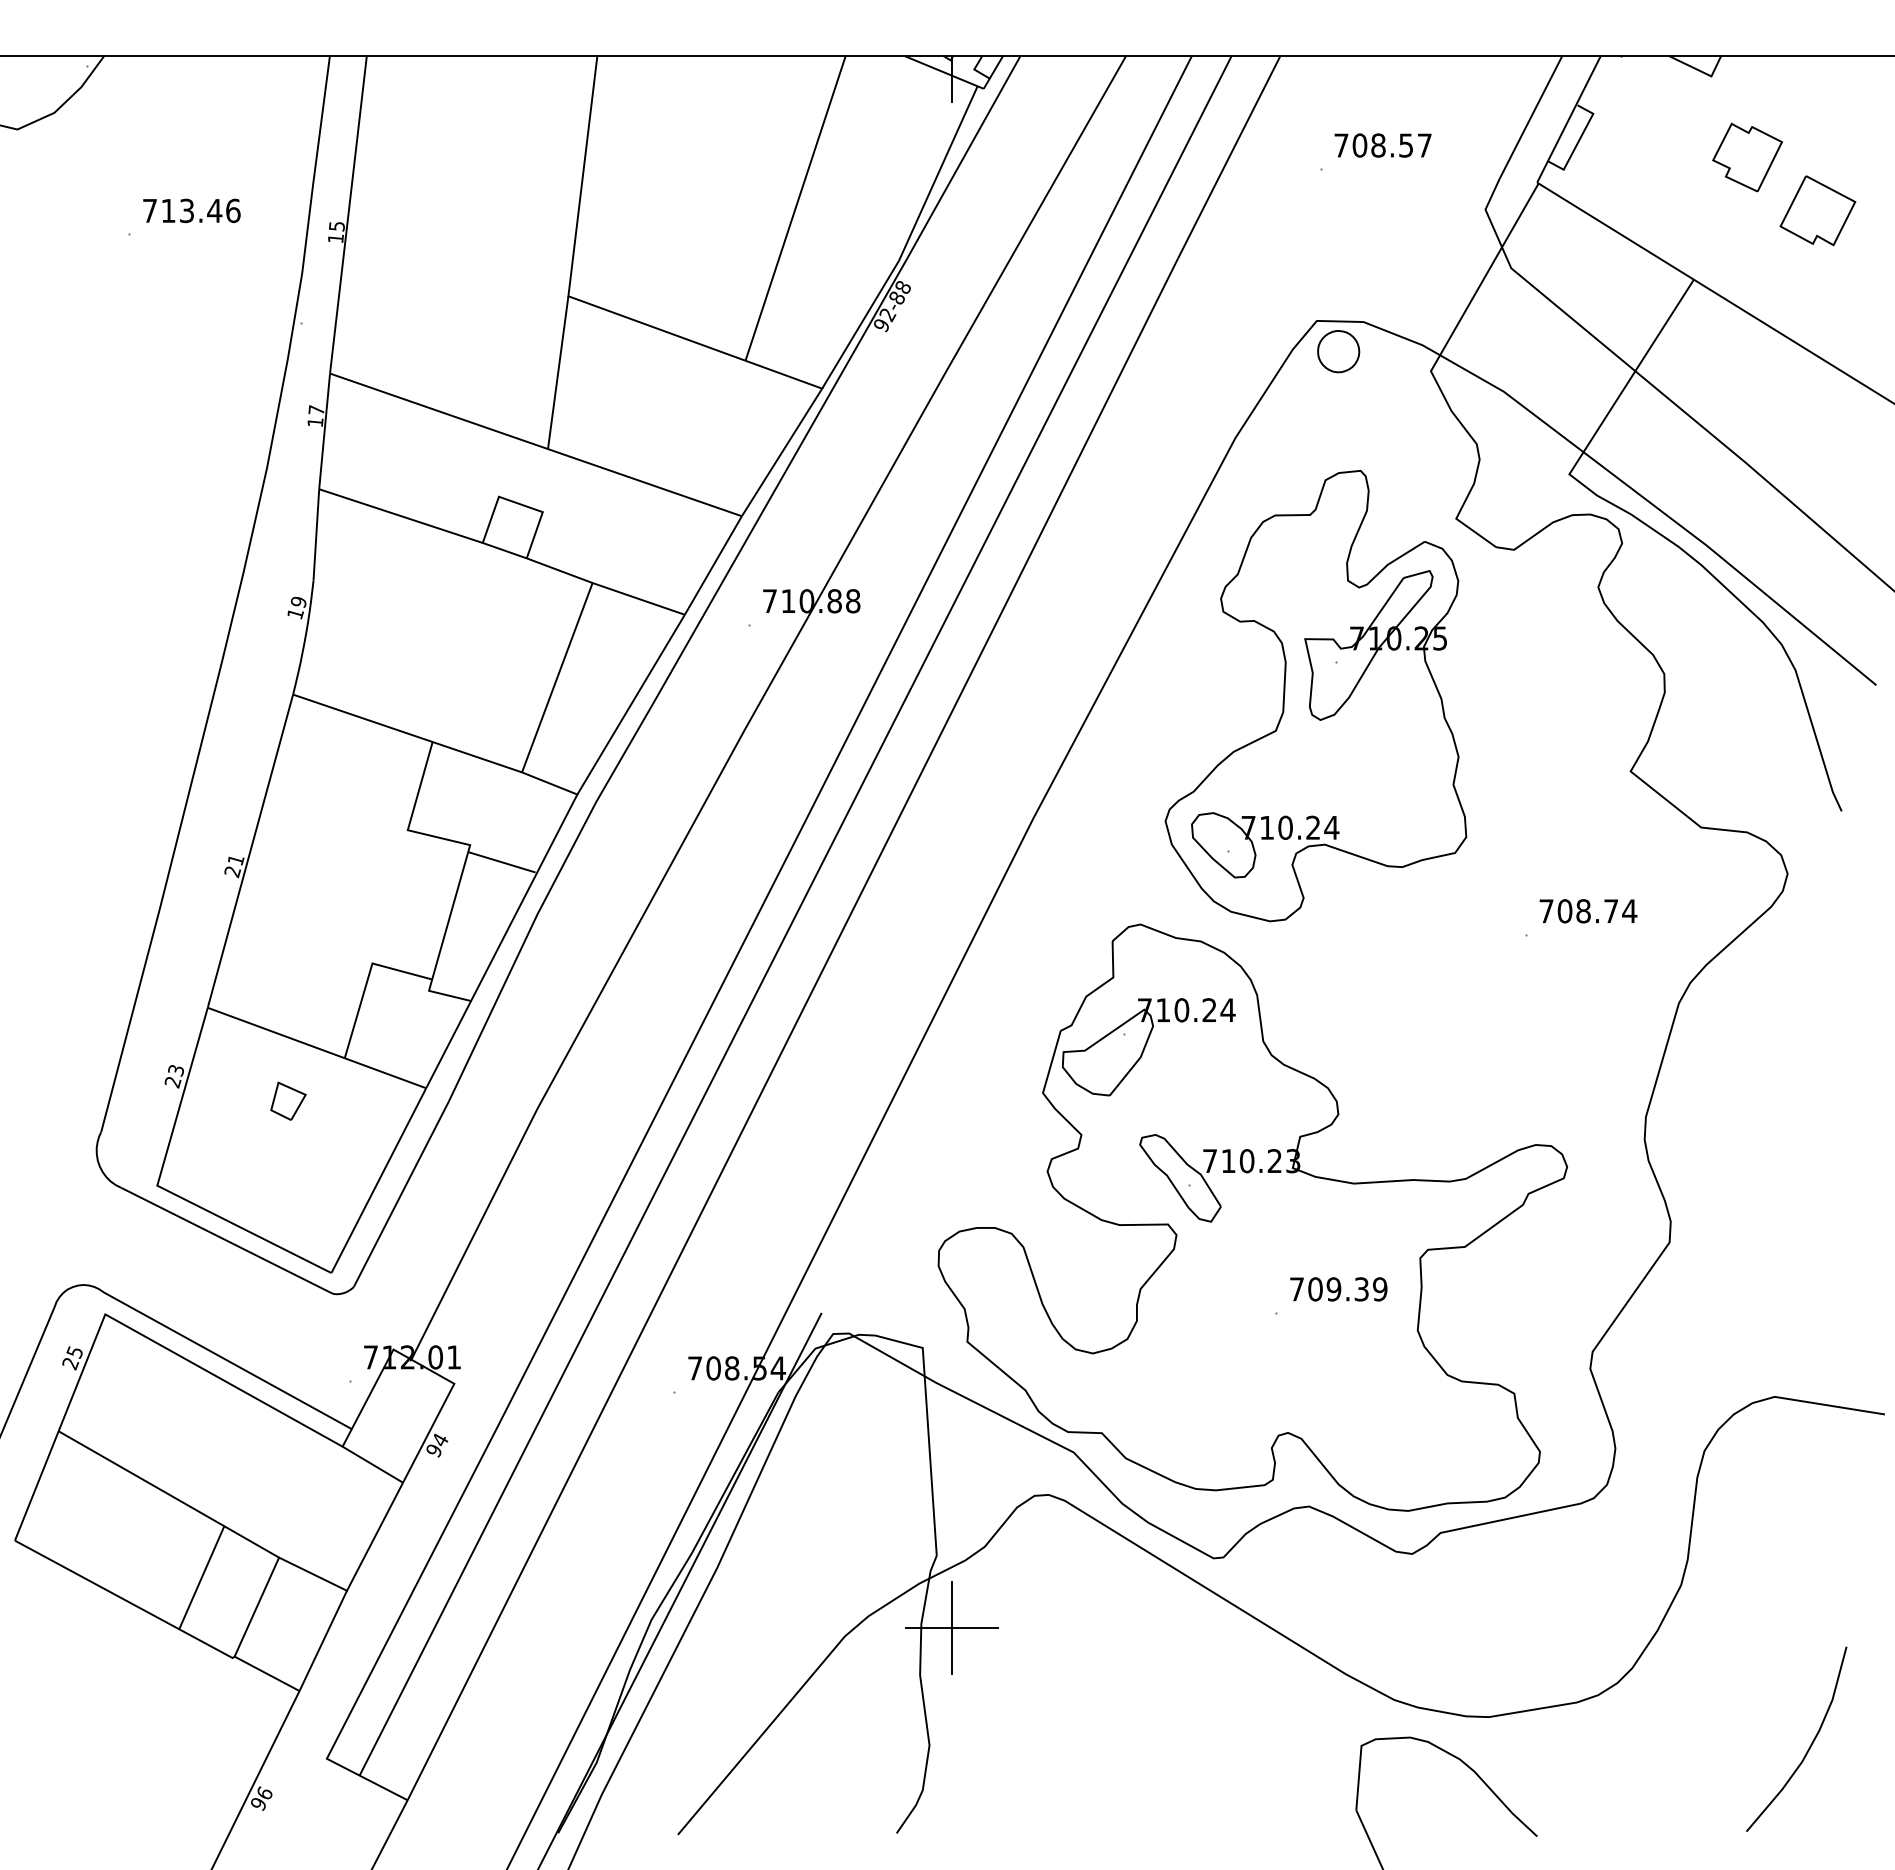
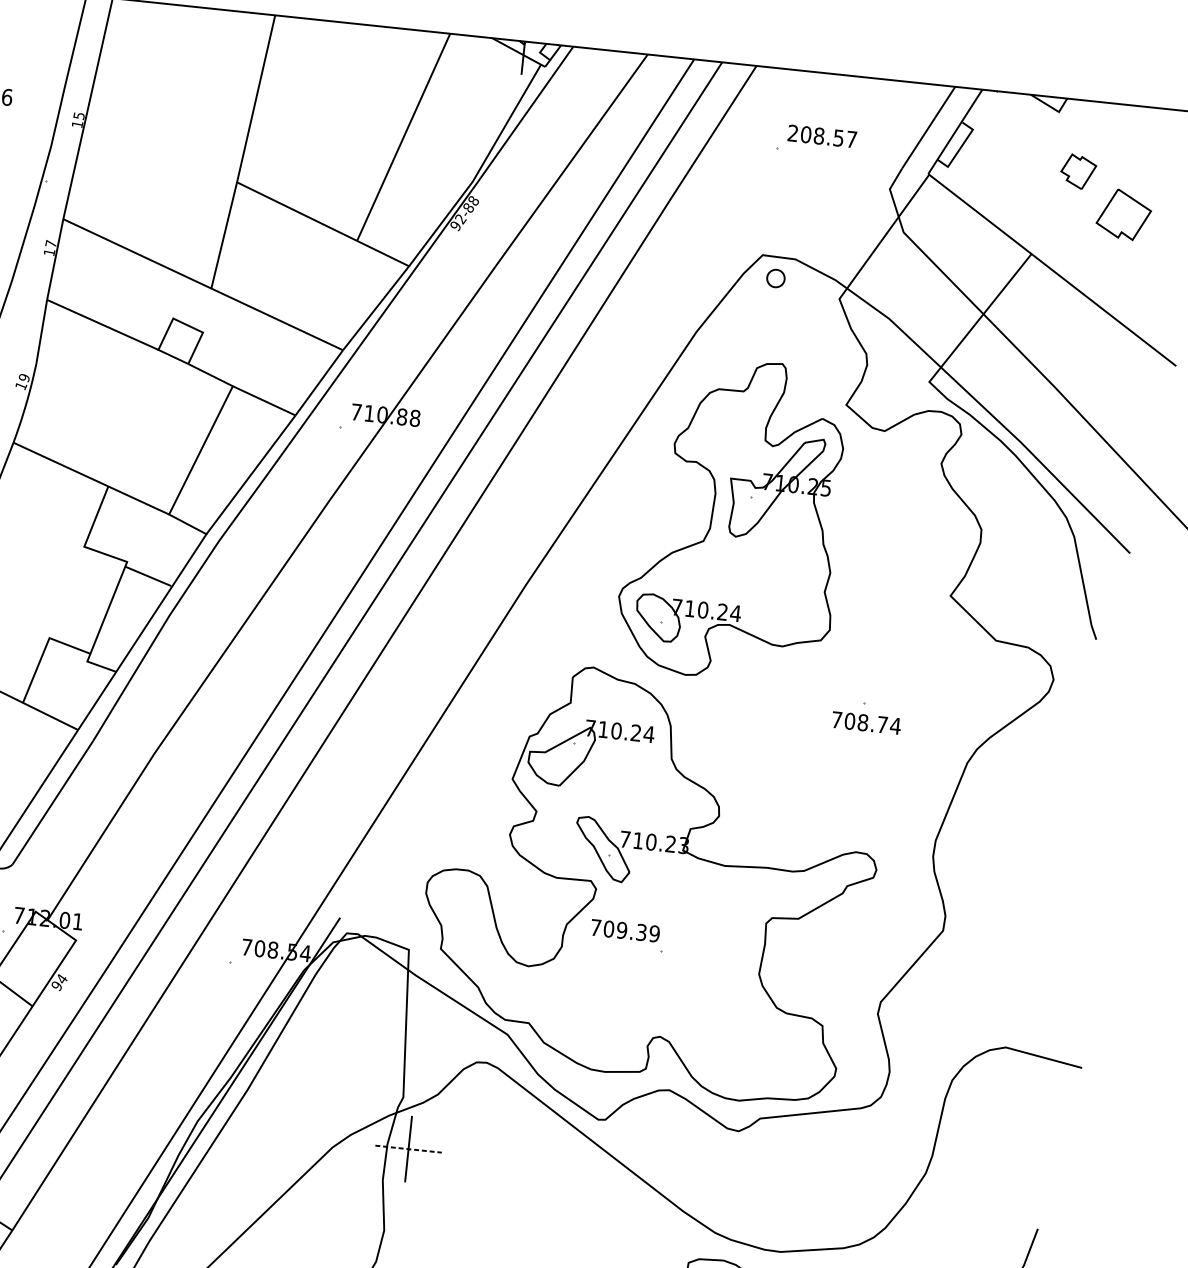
text: (1341, 145) -> (793, 133), 708.57 -> 208.57
part: (1747, 157) -> (1078, 171), size x0.7
part: (1338, 351) -> (775, 278), size x0.6
text: (1588, 911) -> (866, 723), moved
text: (1338, 1289) -> (625, 930), moved
line: (952, 1627) -> (409, 1149), solid -> dashed

